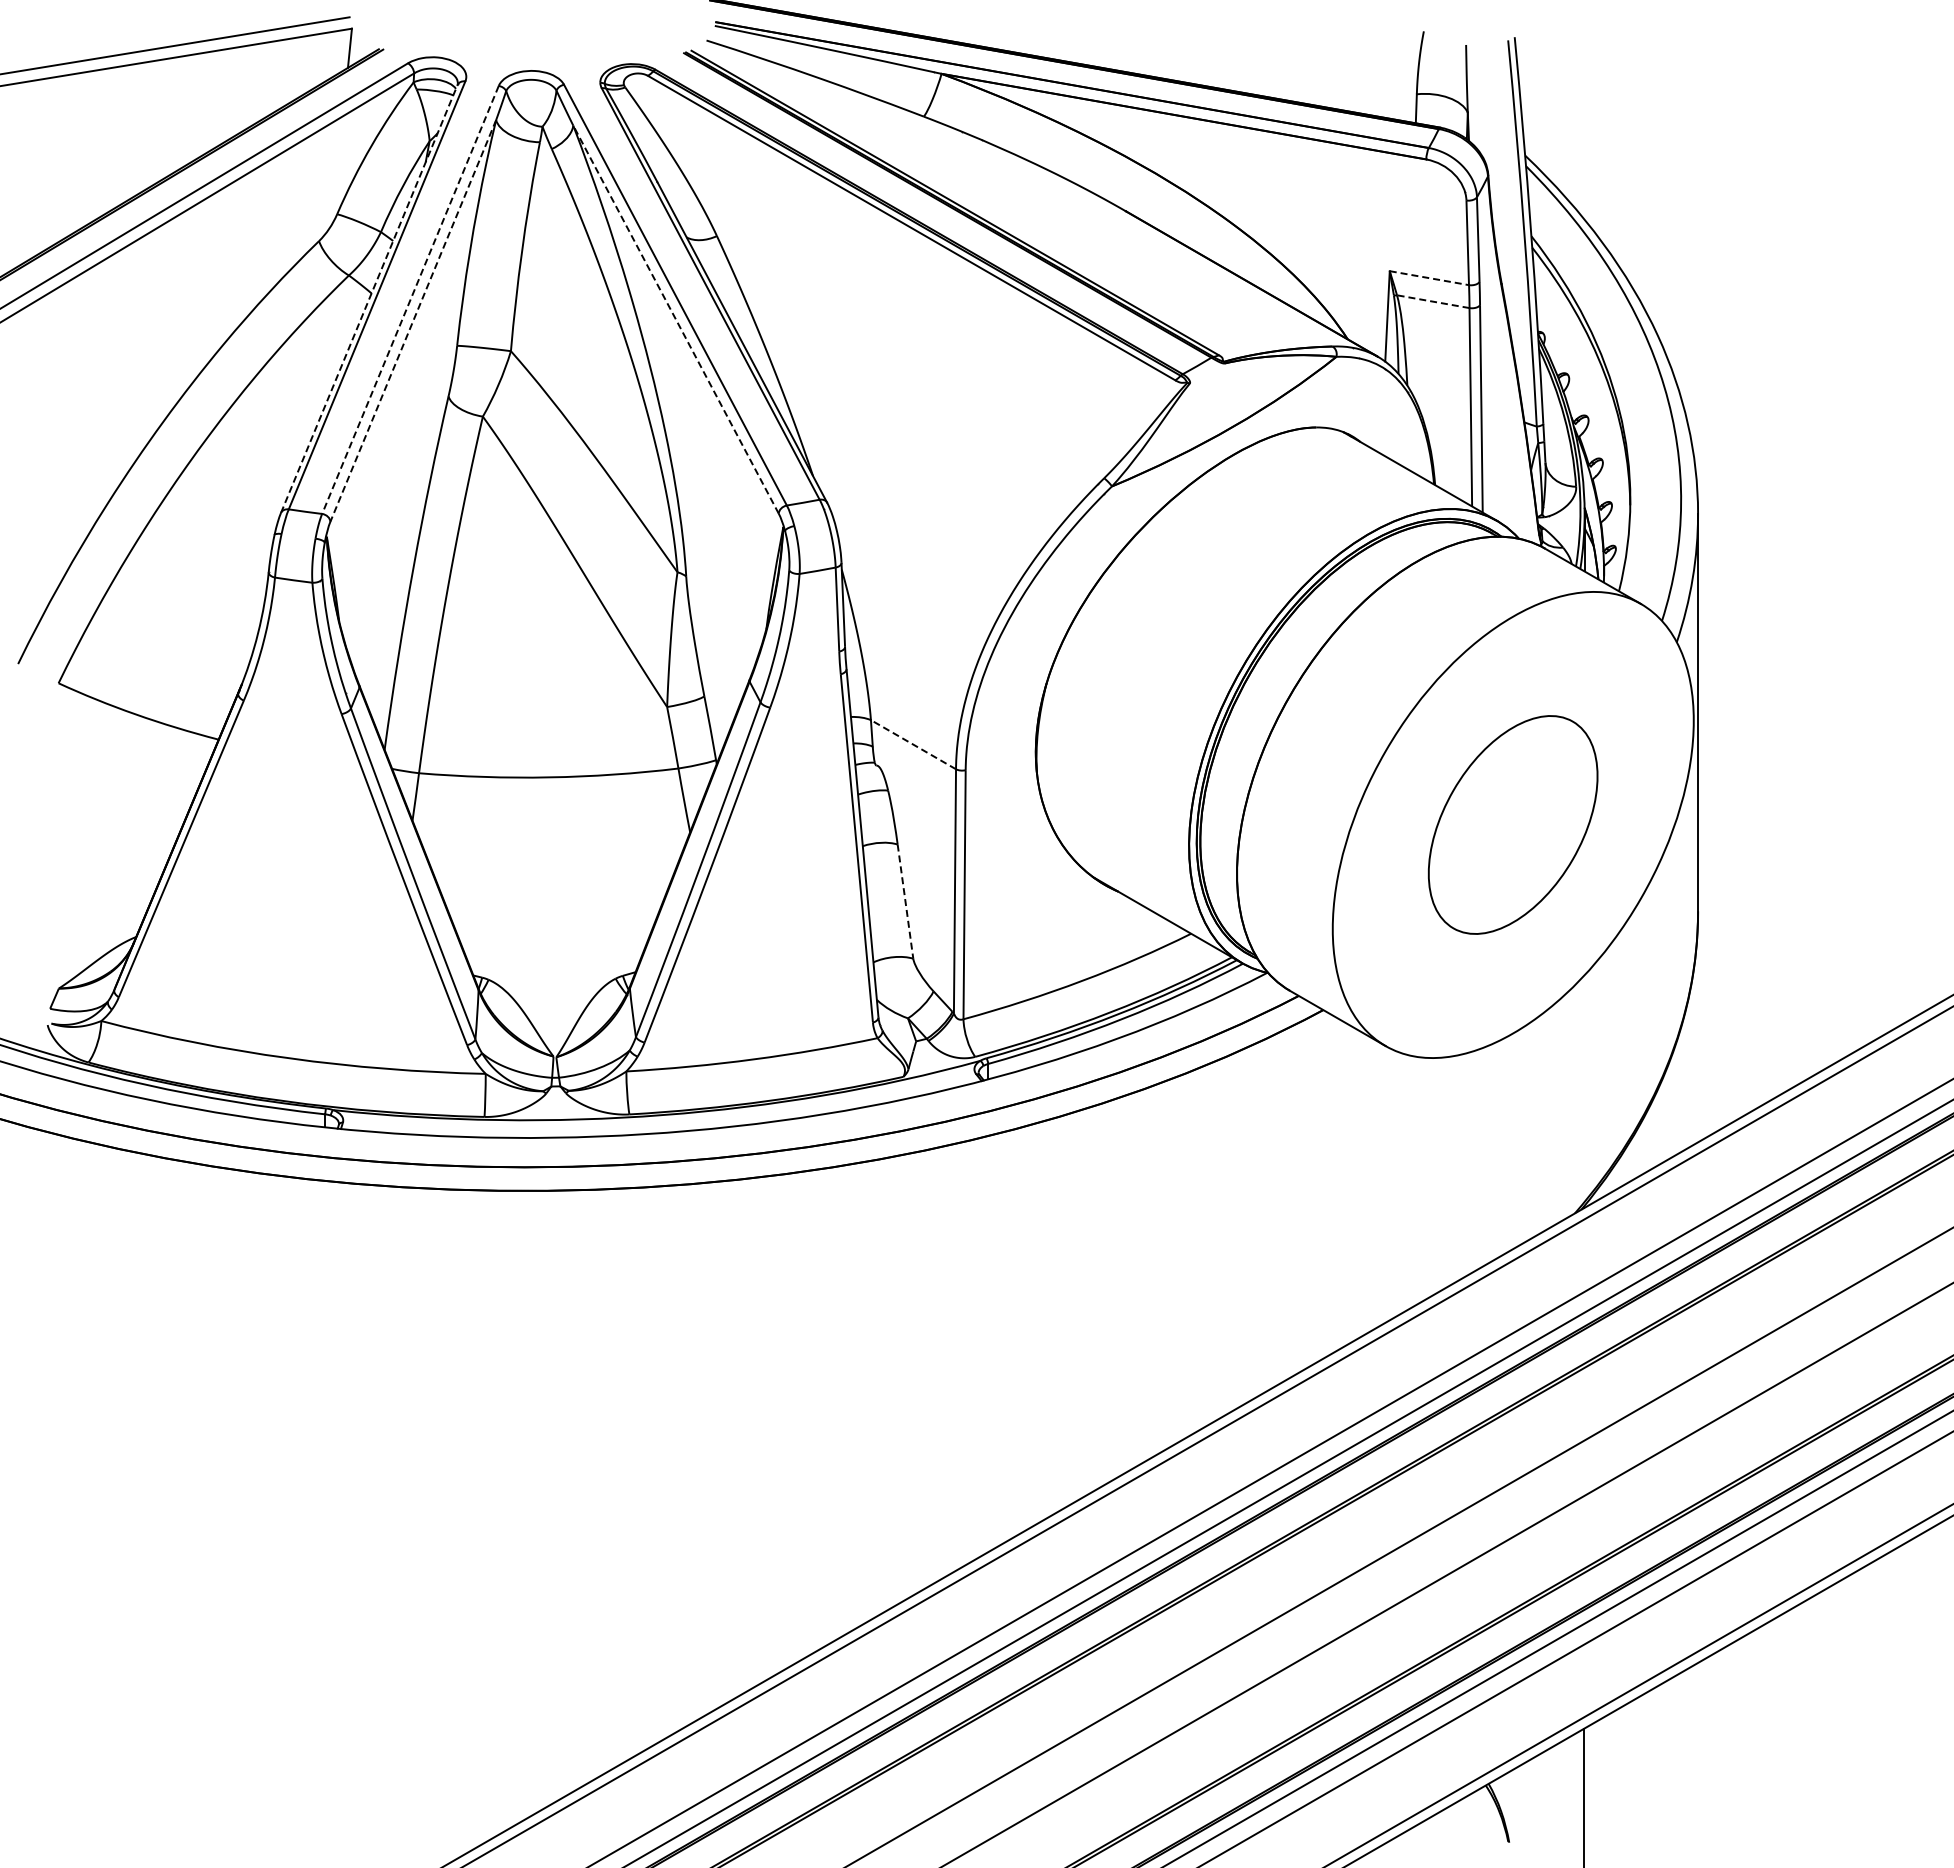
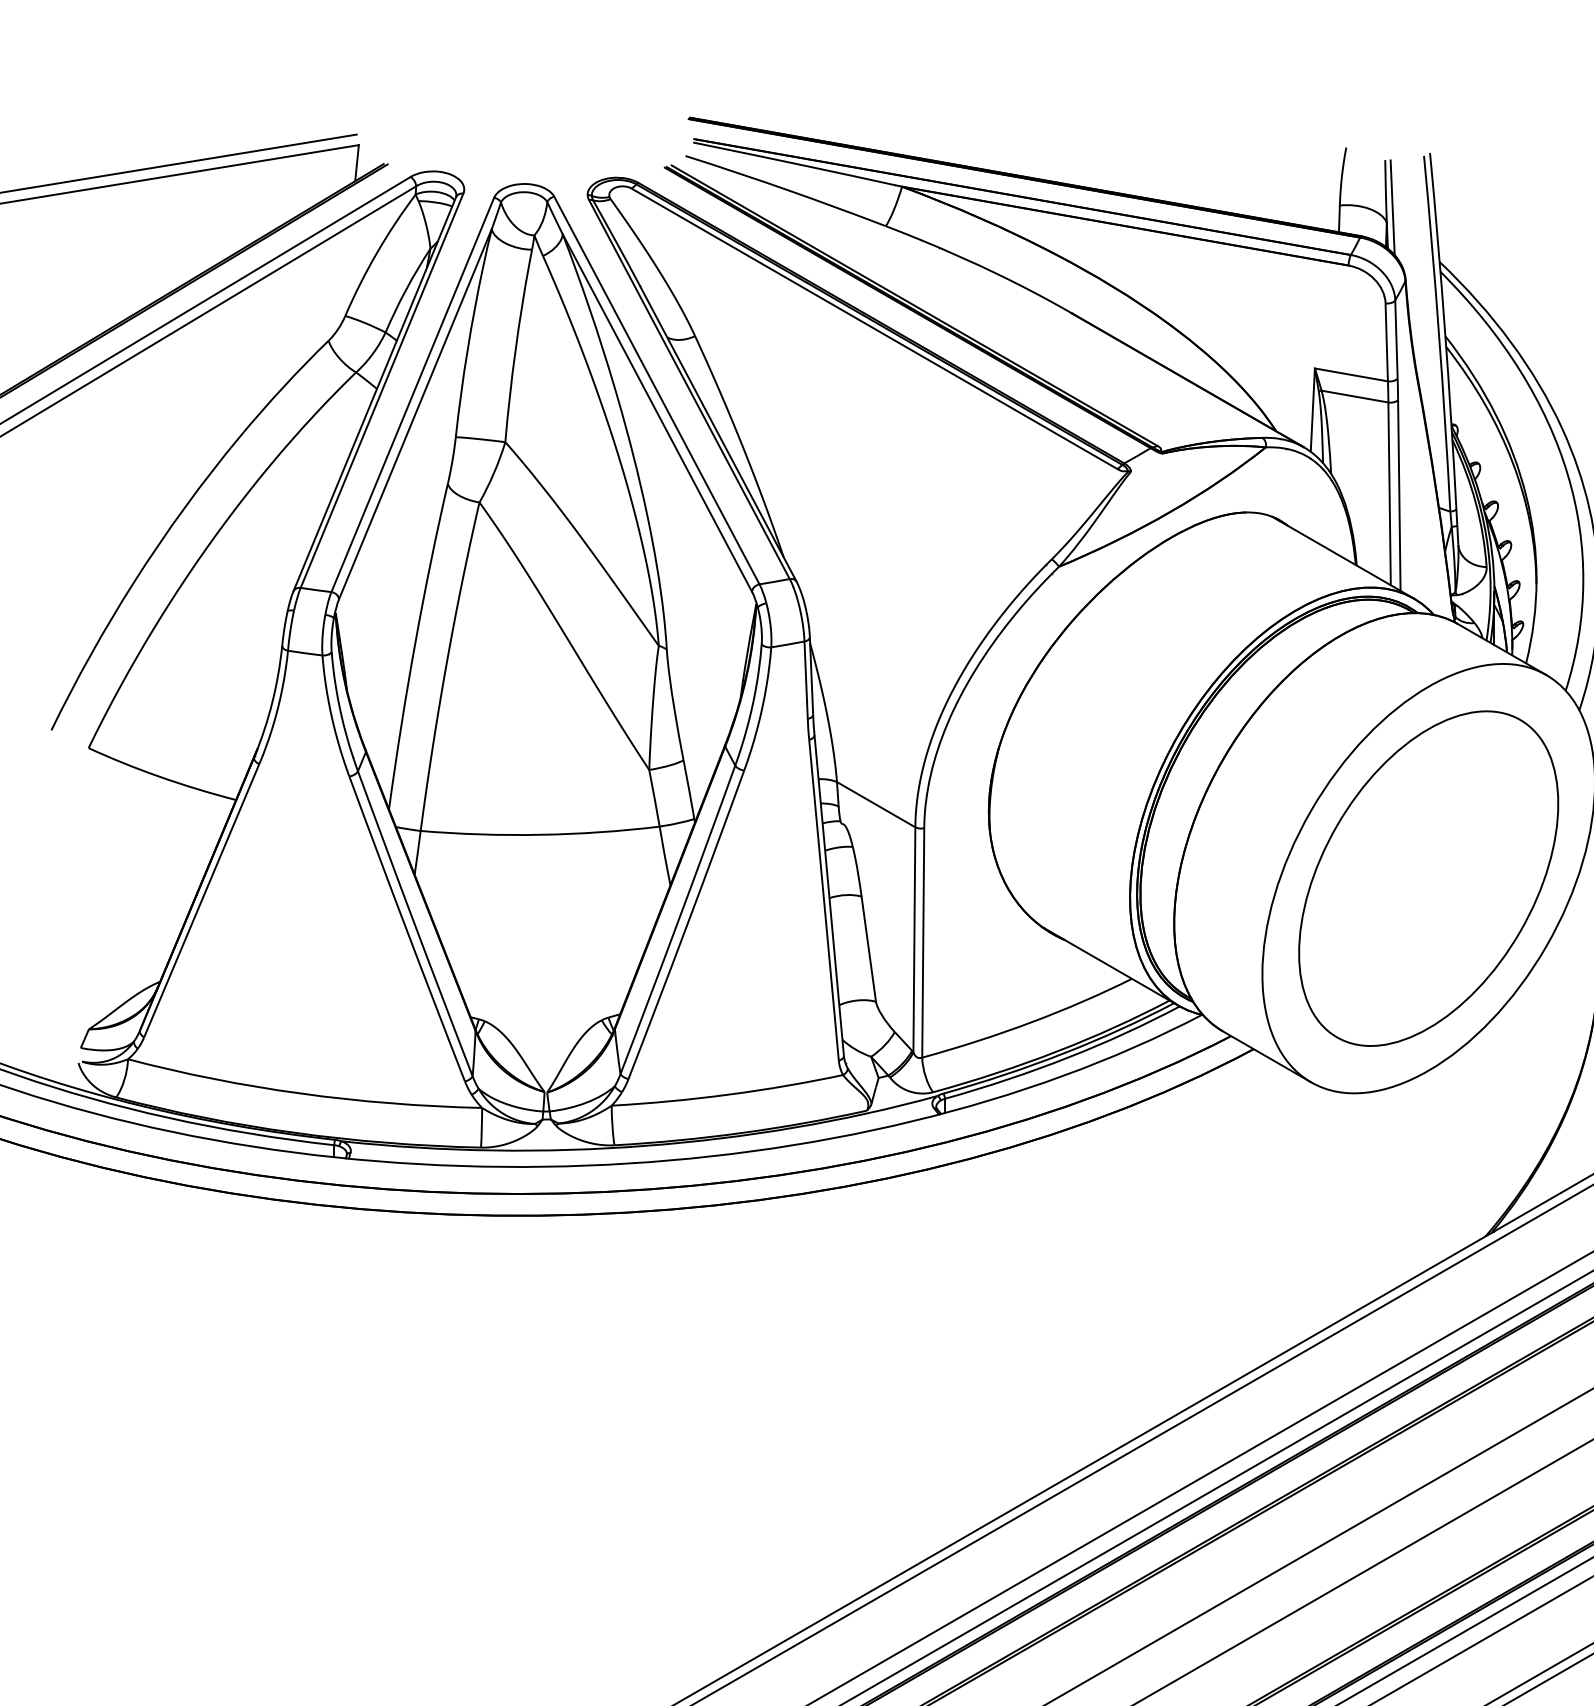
line: (1473, 96) -> (1392, 207), added
line: (1429, 278) -> (1351, 375), dashed -> solid
line: (369, 298) -> (375, 393), dashed -> solid
line: (410, 300) -> (412, 395), dashed -> solid
line: (1433, 301) -> (1355, 396), dashed -> solid
line: (676, 319) -> (657, 412), dashed -> solid
line: (413, 321) -> (415, 414), dashed -> solid
line: (913, 744) -> (876, 804), dashed -> solid
part: (1512, 824) -> (1427, 878), size x1.67
line: (905, 901) -> (868, 949), dashed -> solid

